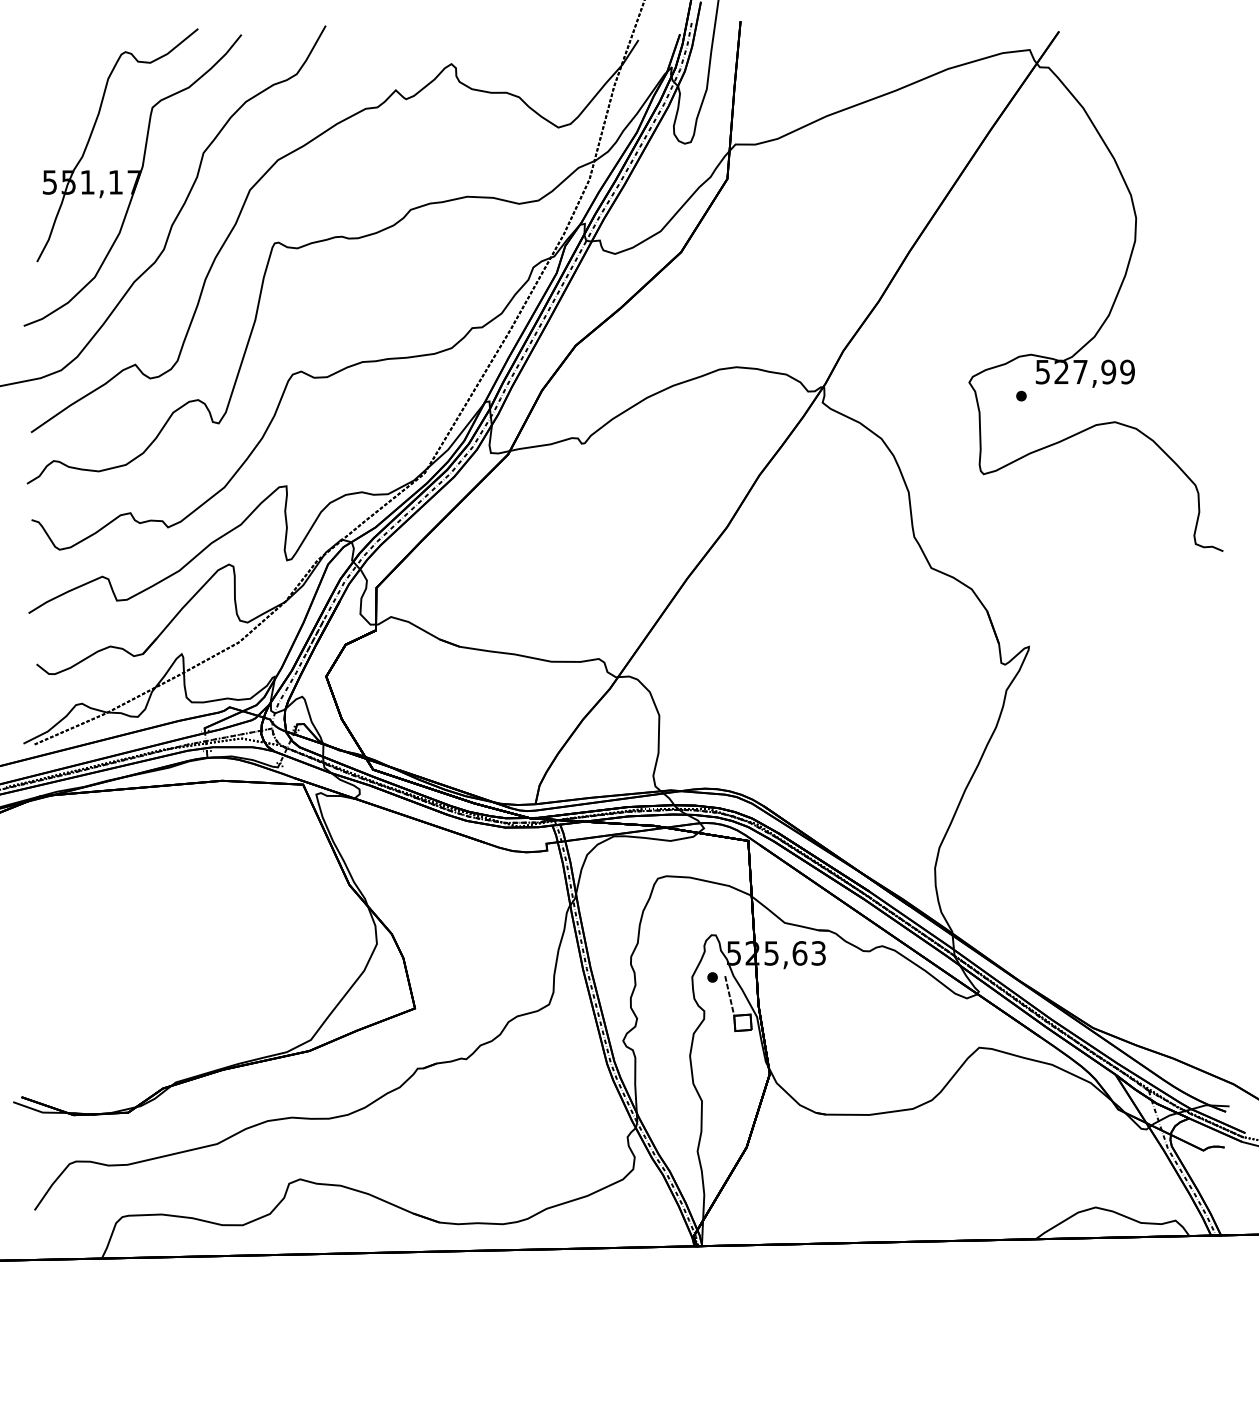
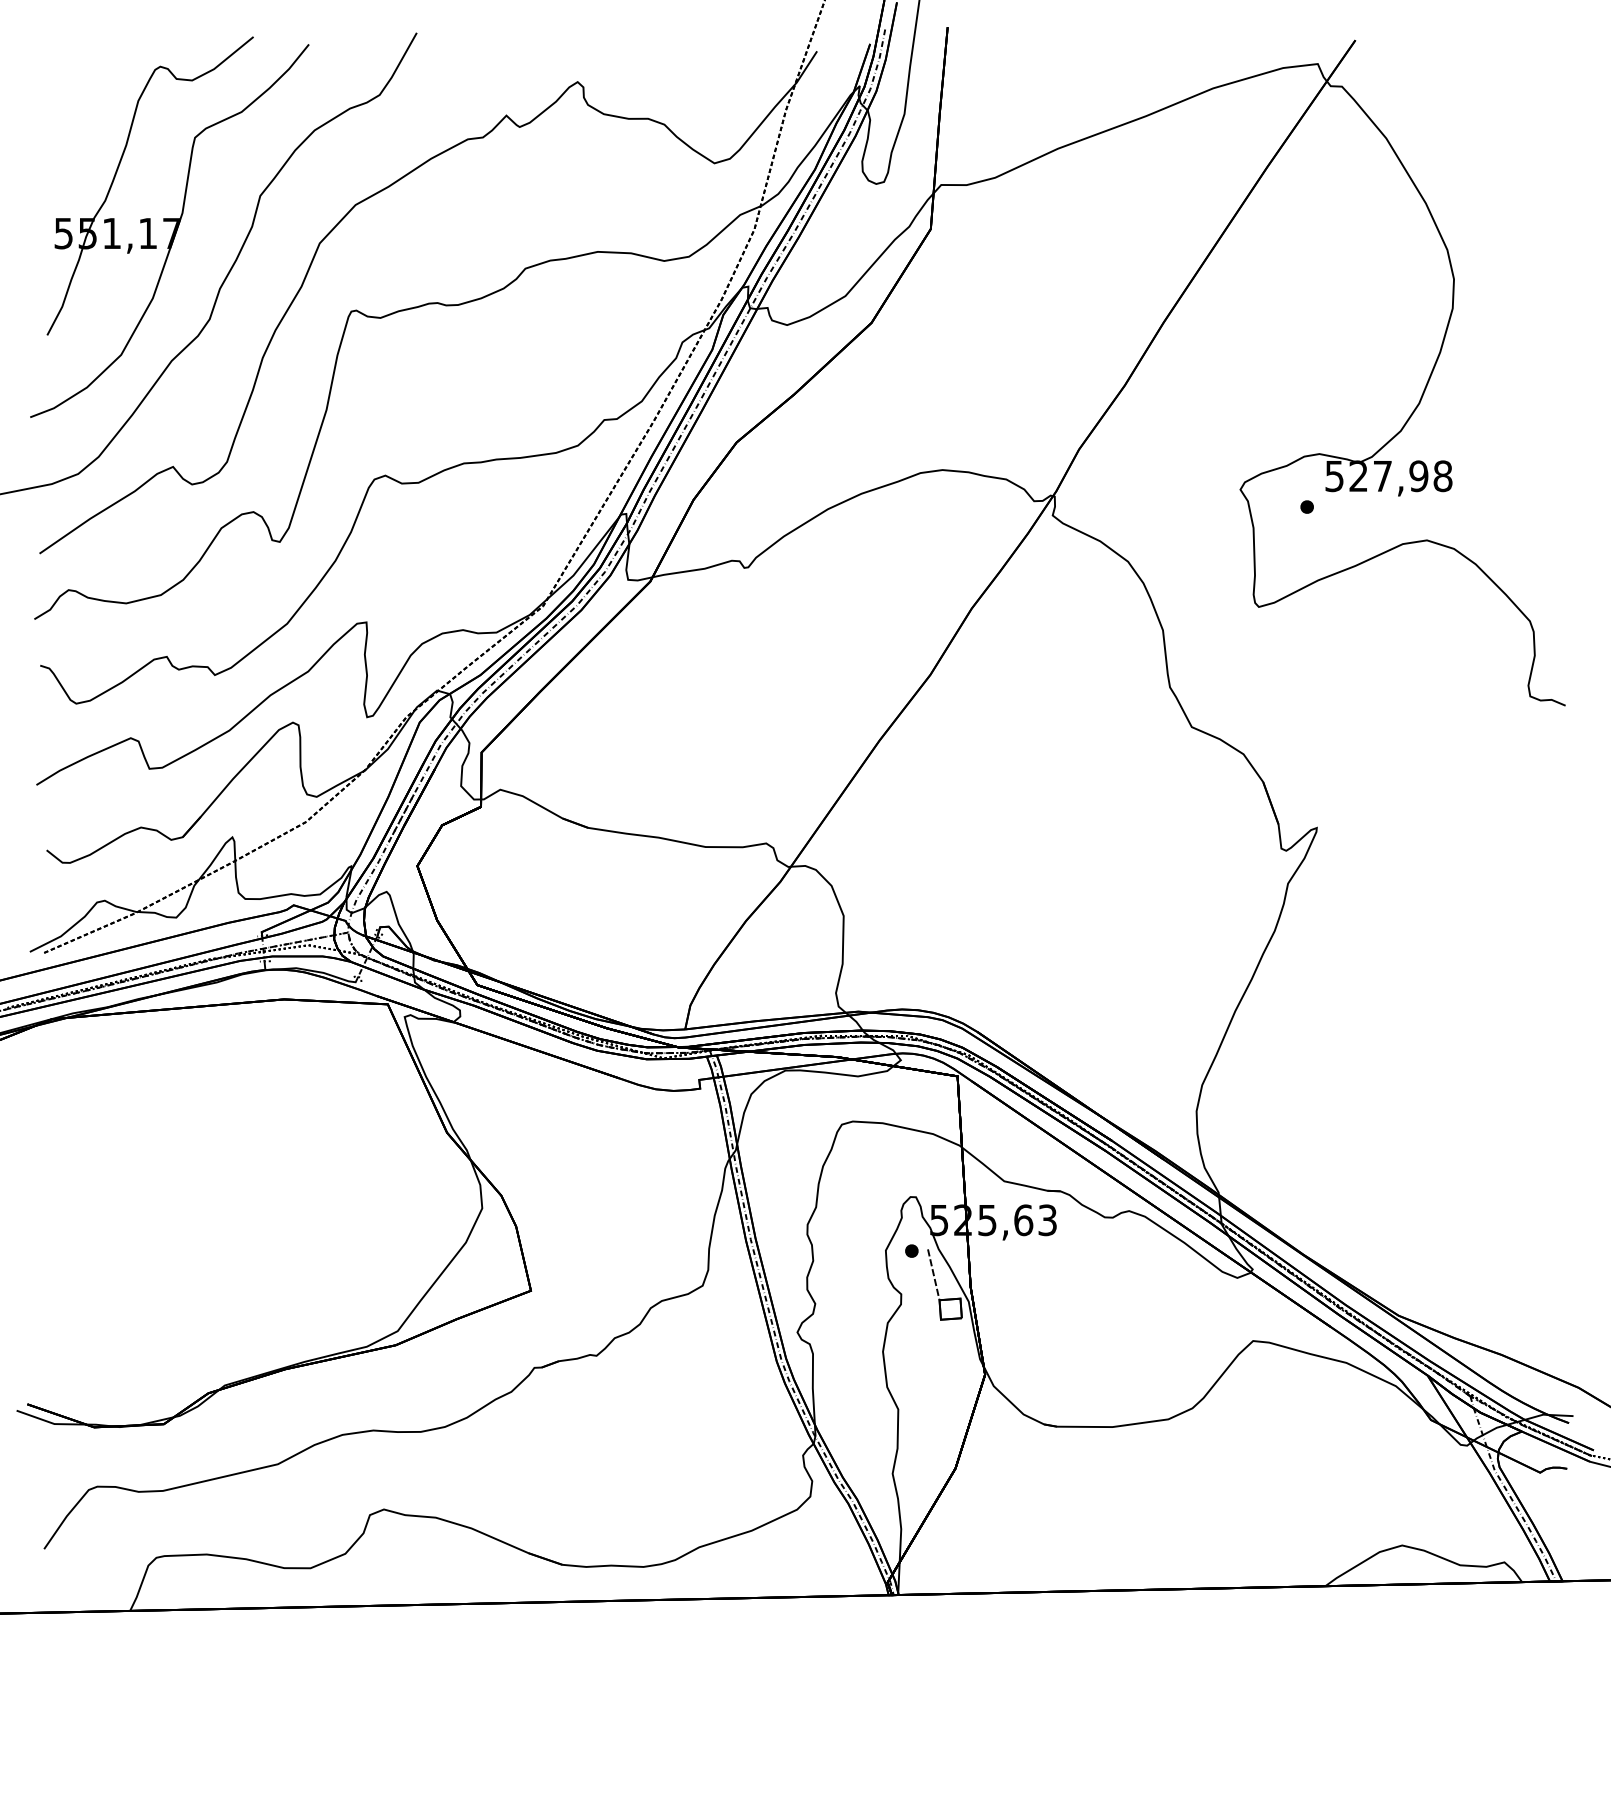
text: (1127, 372) -> (1442, 476), 527,99 -> 527,98

